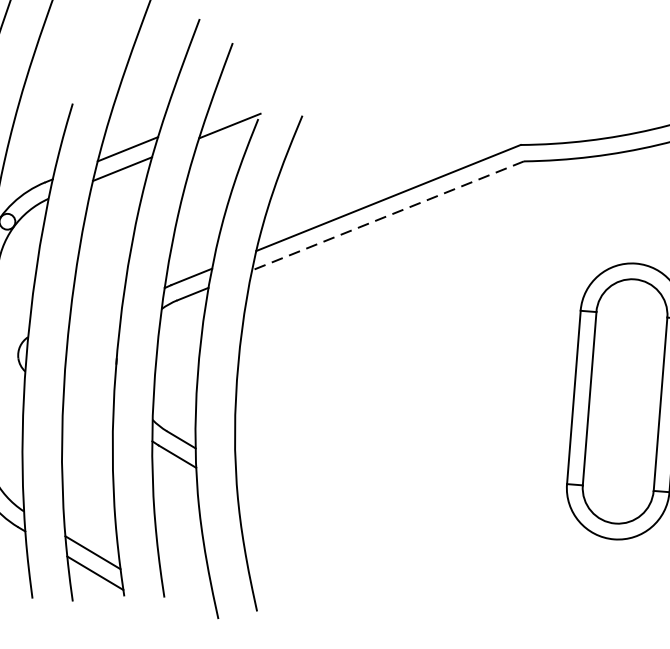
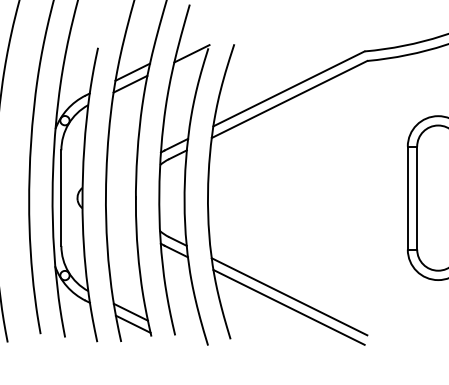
line: (387, 215) -> (289, 99), dashed -> solid
line: (361, 547) -> (289, 296), added
line: (358, 563) -> (288, 306), added

